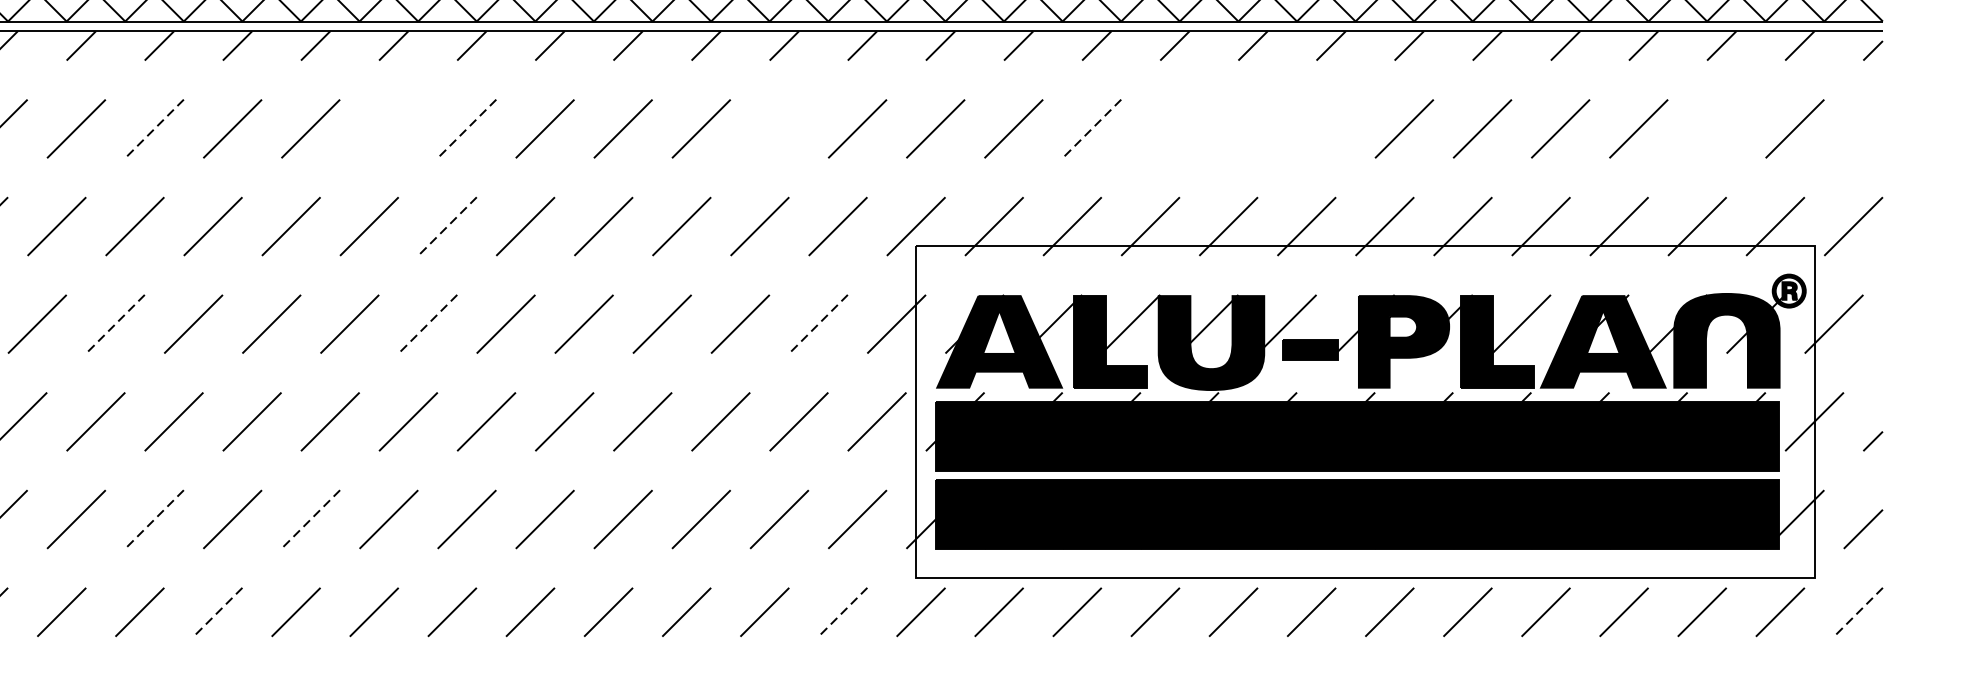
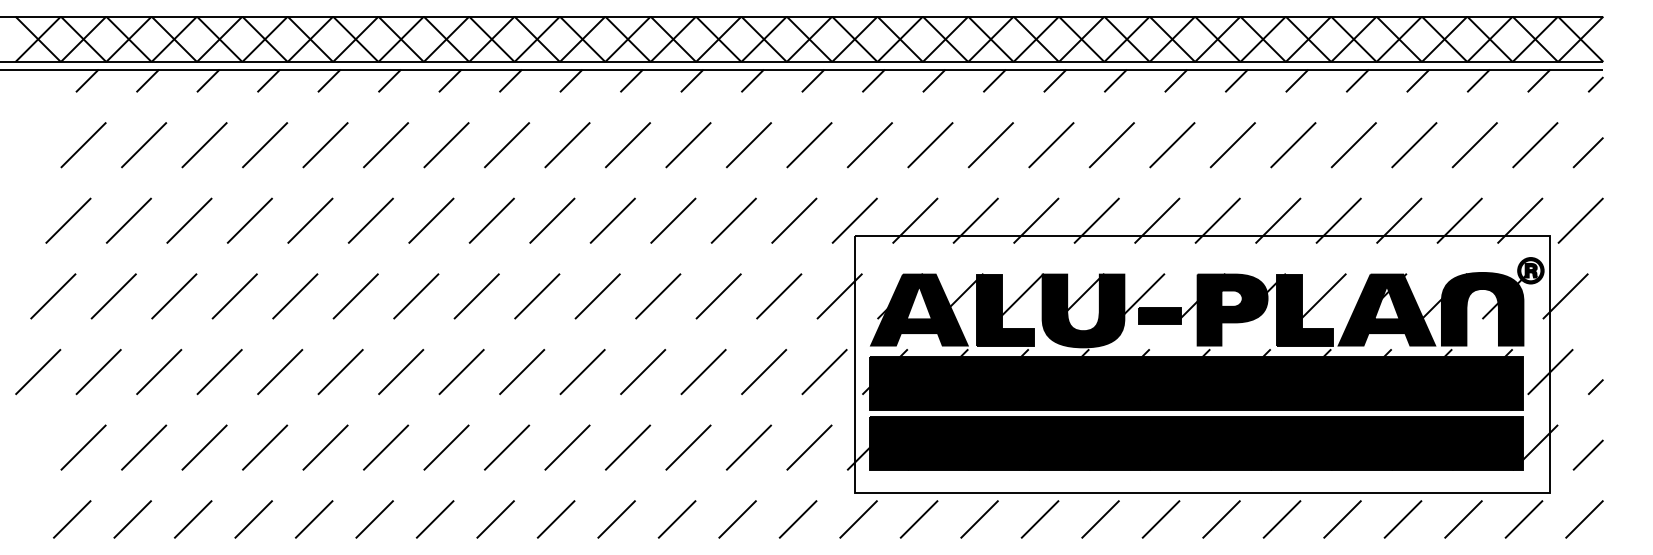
line: (153, 129) -> (264, 145), dashed -> solid
line: (388, 129) -> (446, 145), added
line: (466, 129) -> (506, 145), dashed -> solid
line: (778, 129) -> (748, 145), added
line: (1091, 129) -> (990, 145), dashed -> solid
line: (1170, 129) -> (1051, 145), added
line: (1247, 129) -> (1111, 145), added
line: (1326, 129) -> (1172, 145), added
line: (1716, 129) -> (1474, 145), added
line: (1862, 138) -> (1587, 152), added
line: (446, 227) -> (491, 221), dashed -> solid
line: (115, 324) -> (234, 296), dashed -> solid
line: (427, 324) -> (476, 296), dashed -> solid
line: (817, 324) -> (778, 296), dashed -> solid
line: (153, 519) -> (264, 447), dashed -> solid
line: (310, 519) -> (385, 447), dashed -> solid
line: (218, 612) -> (314, 519), dashed -> solid
line: (843, 612) -> (798, 519), dashed -> solid
line: (1858, 612) -> (1584, 519), dashed -> solid

